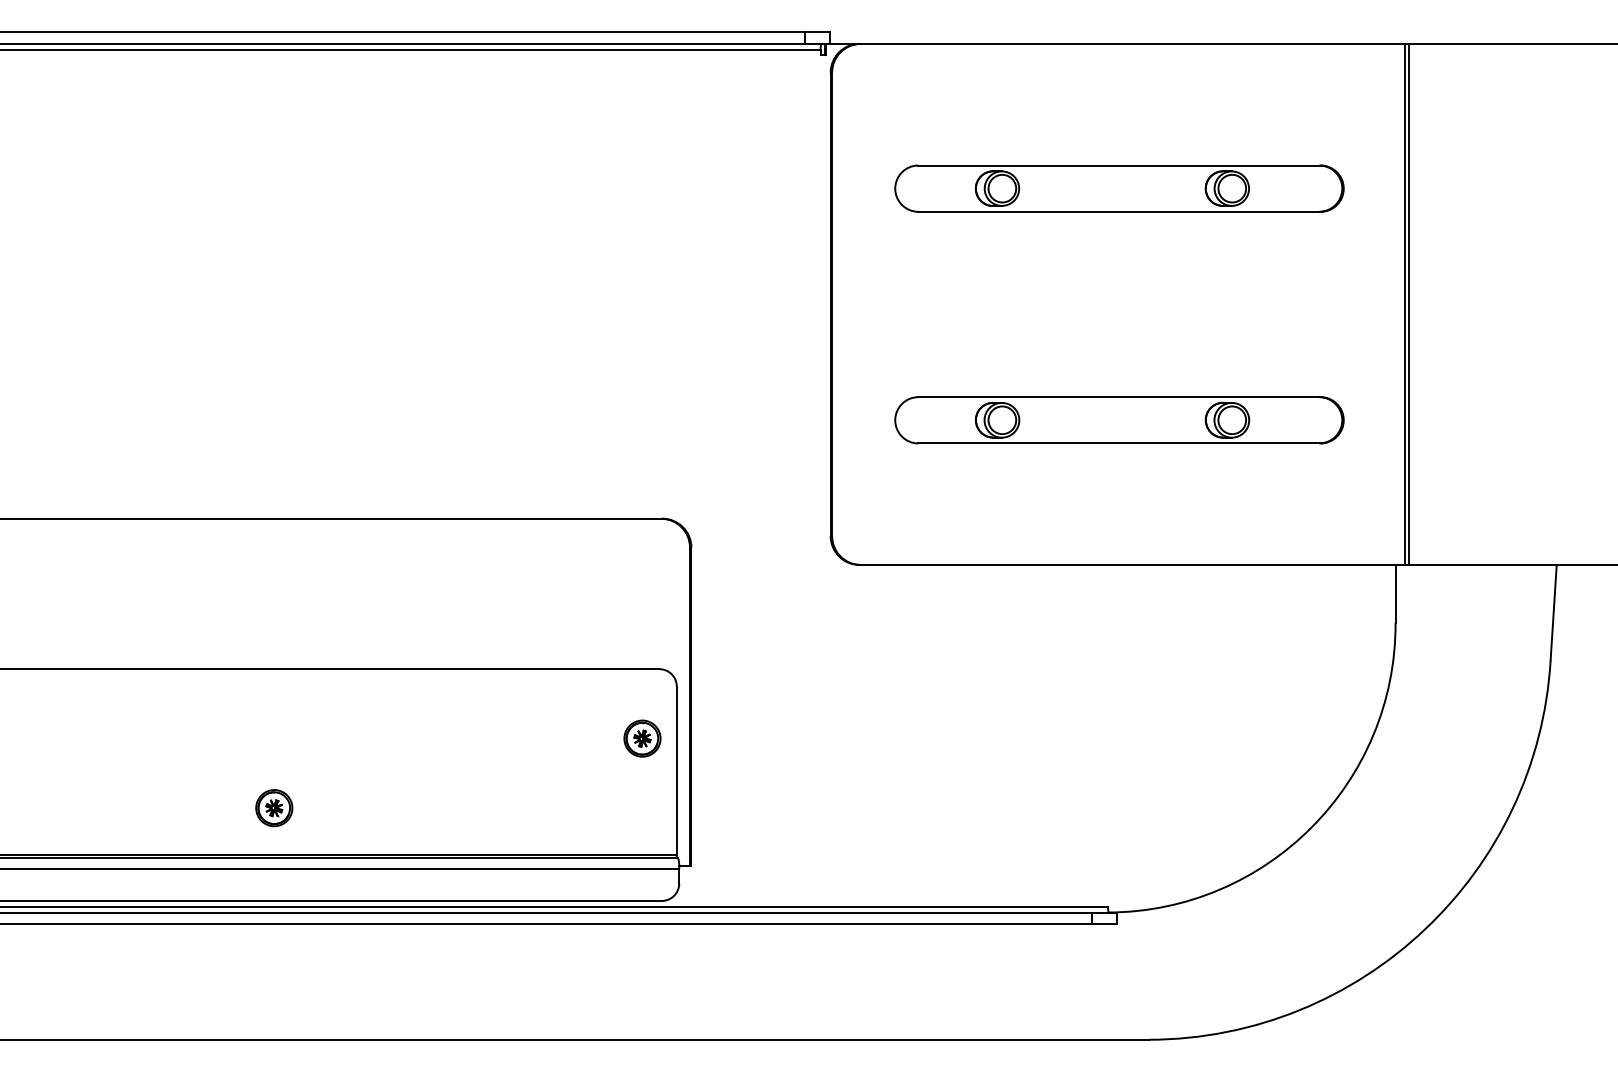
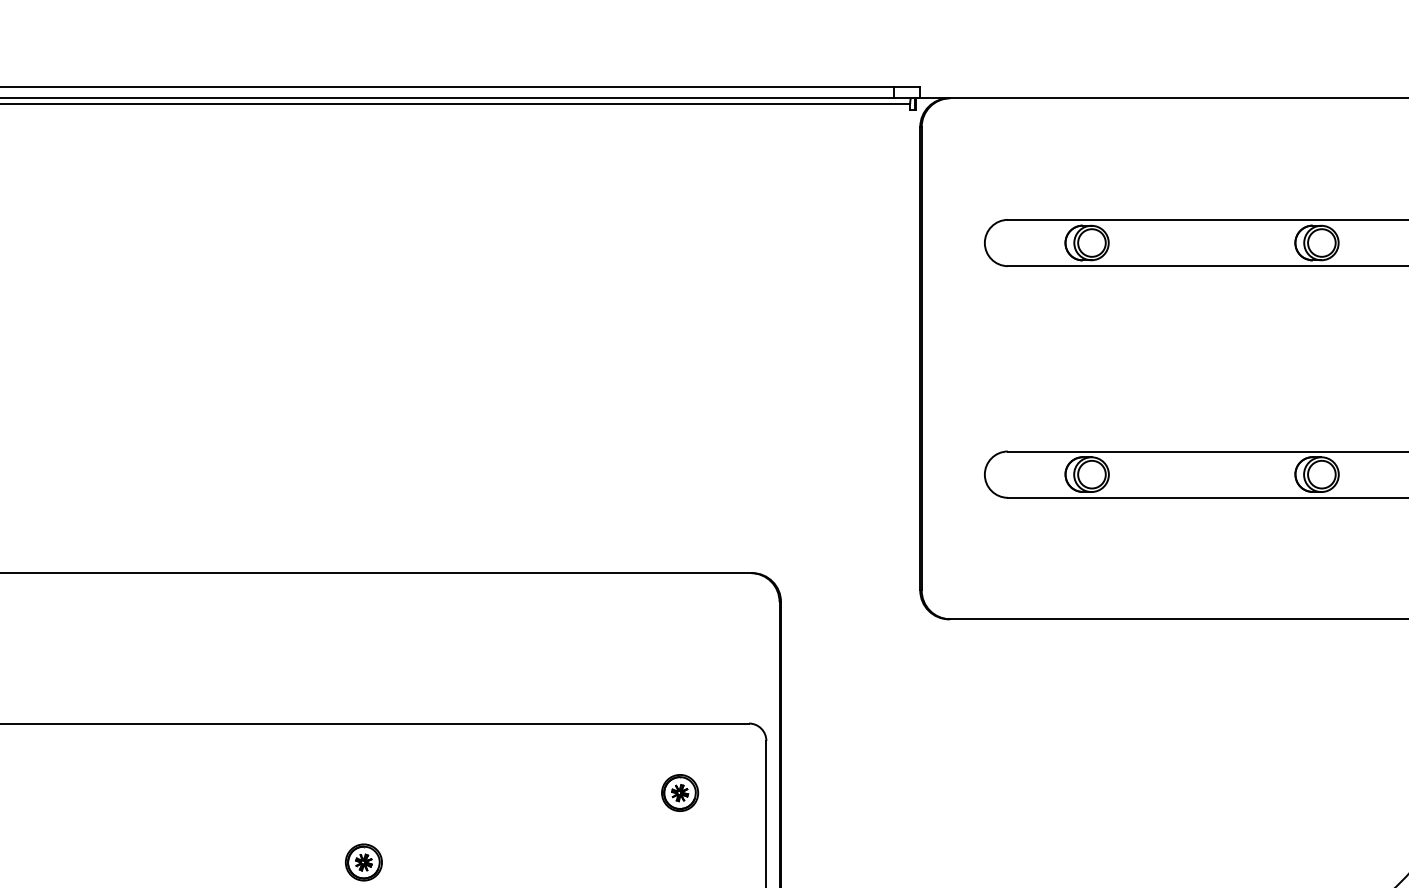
part: (642, 738) -> (680, 792), moved

